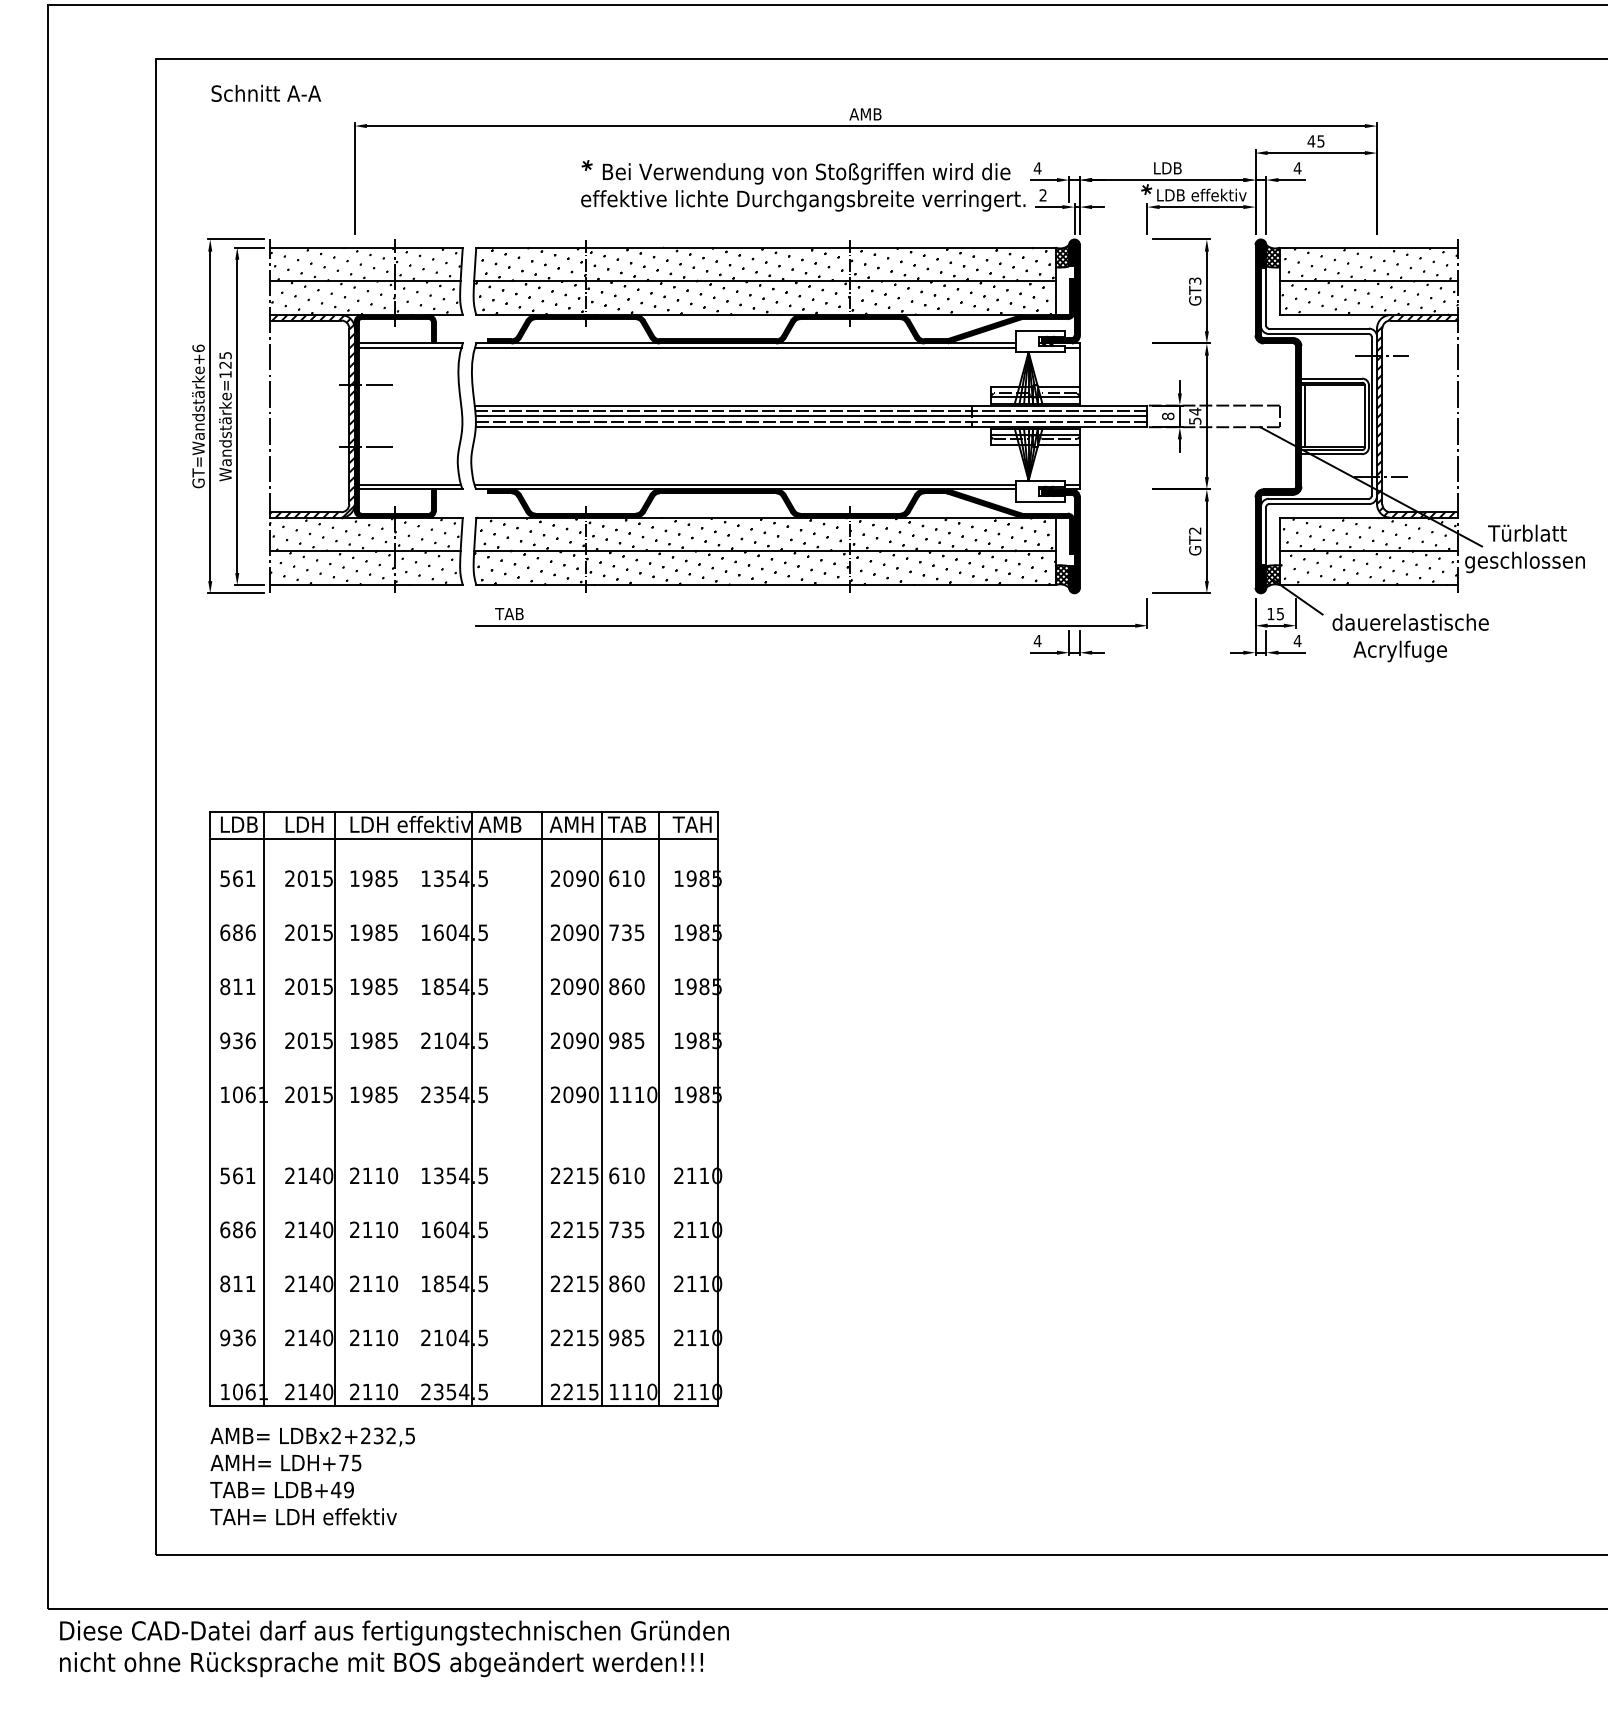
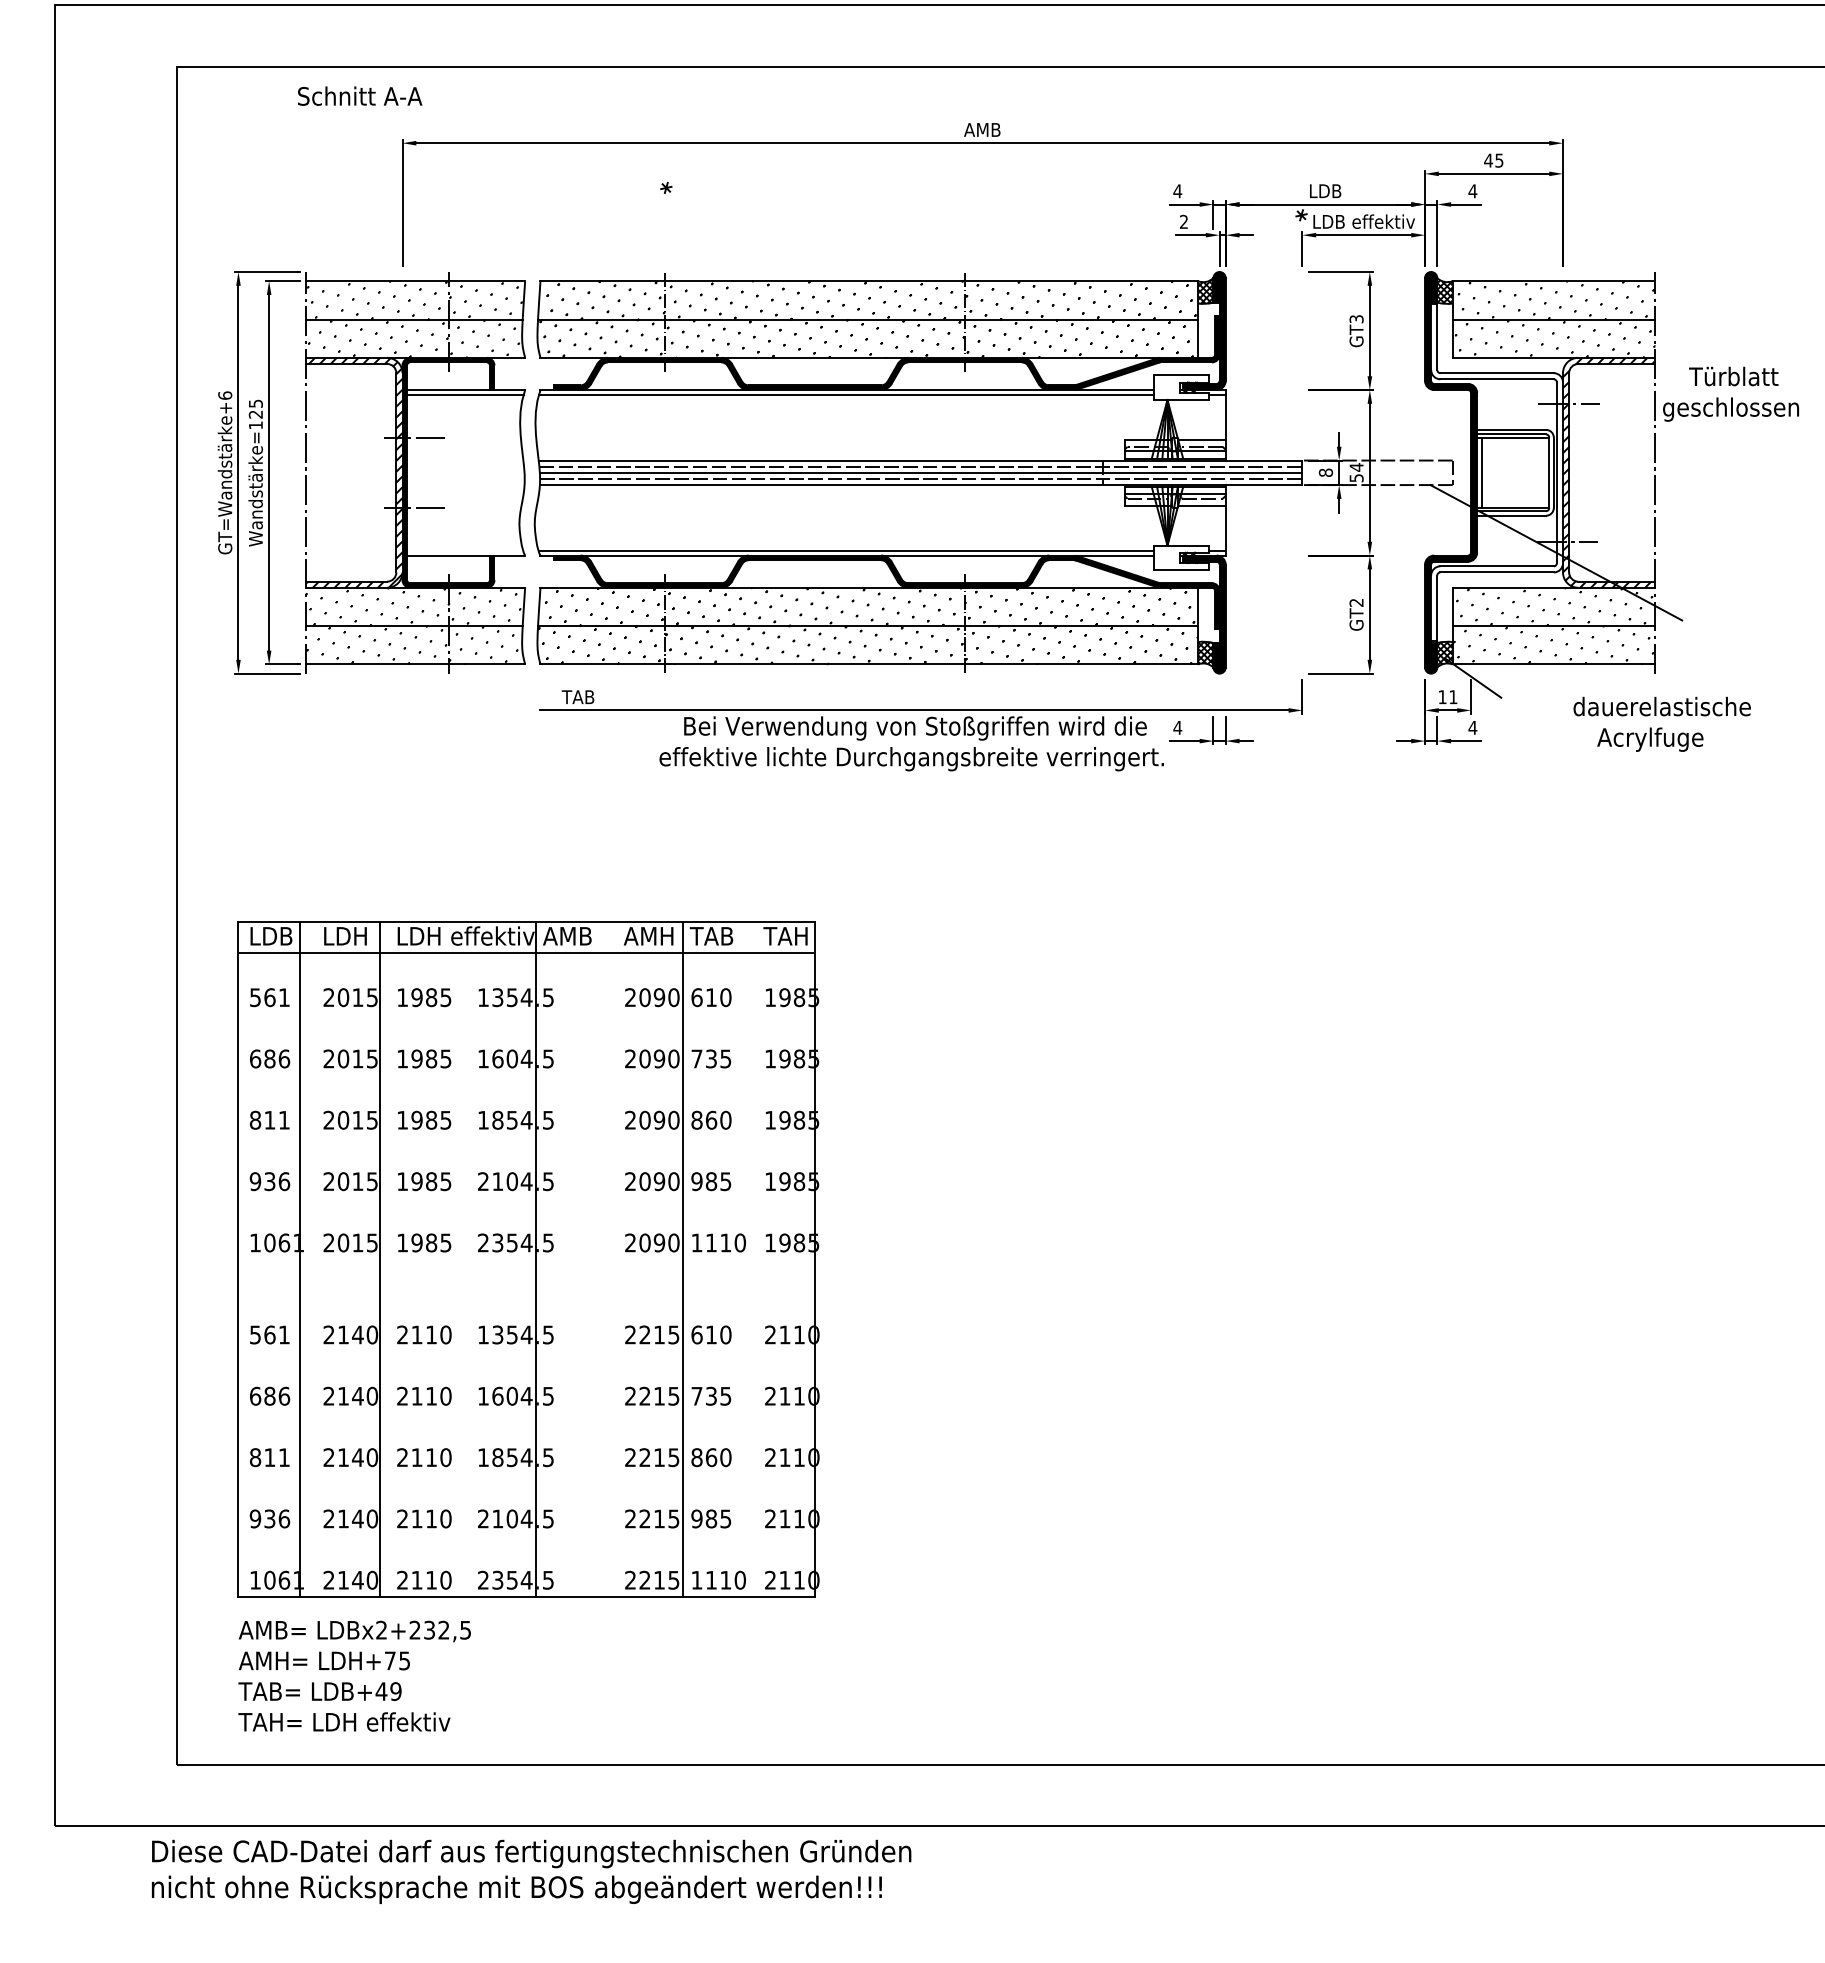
text: (266, 92) -> (360, 95), moved
text: (803, 187) -> (911, 743), moved
line: (410, 485) -> (465, 551), removed
text: (1524, 548) -> (1730, 393), moved
text: (1280, 614) -> (1453, 697), 15 -> 11
text: (1410, 637) -> (1661, 723), moved
line: (542, 1108) -> (615, 1258), removed
line: (658, 1108) -> (747, 1258), removed
text: (394, 1648) -> (531, 1871), moved

